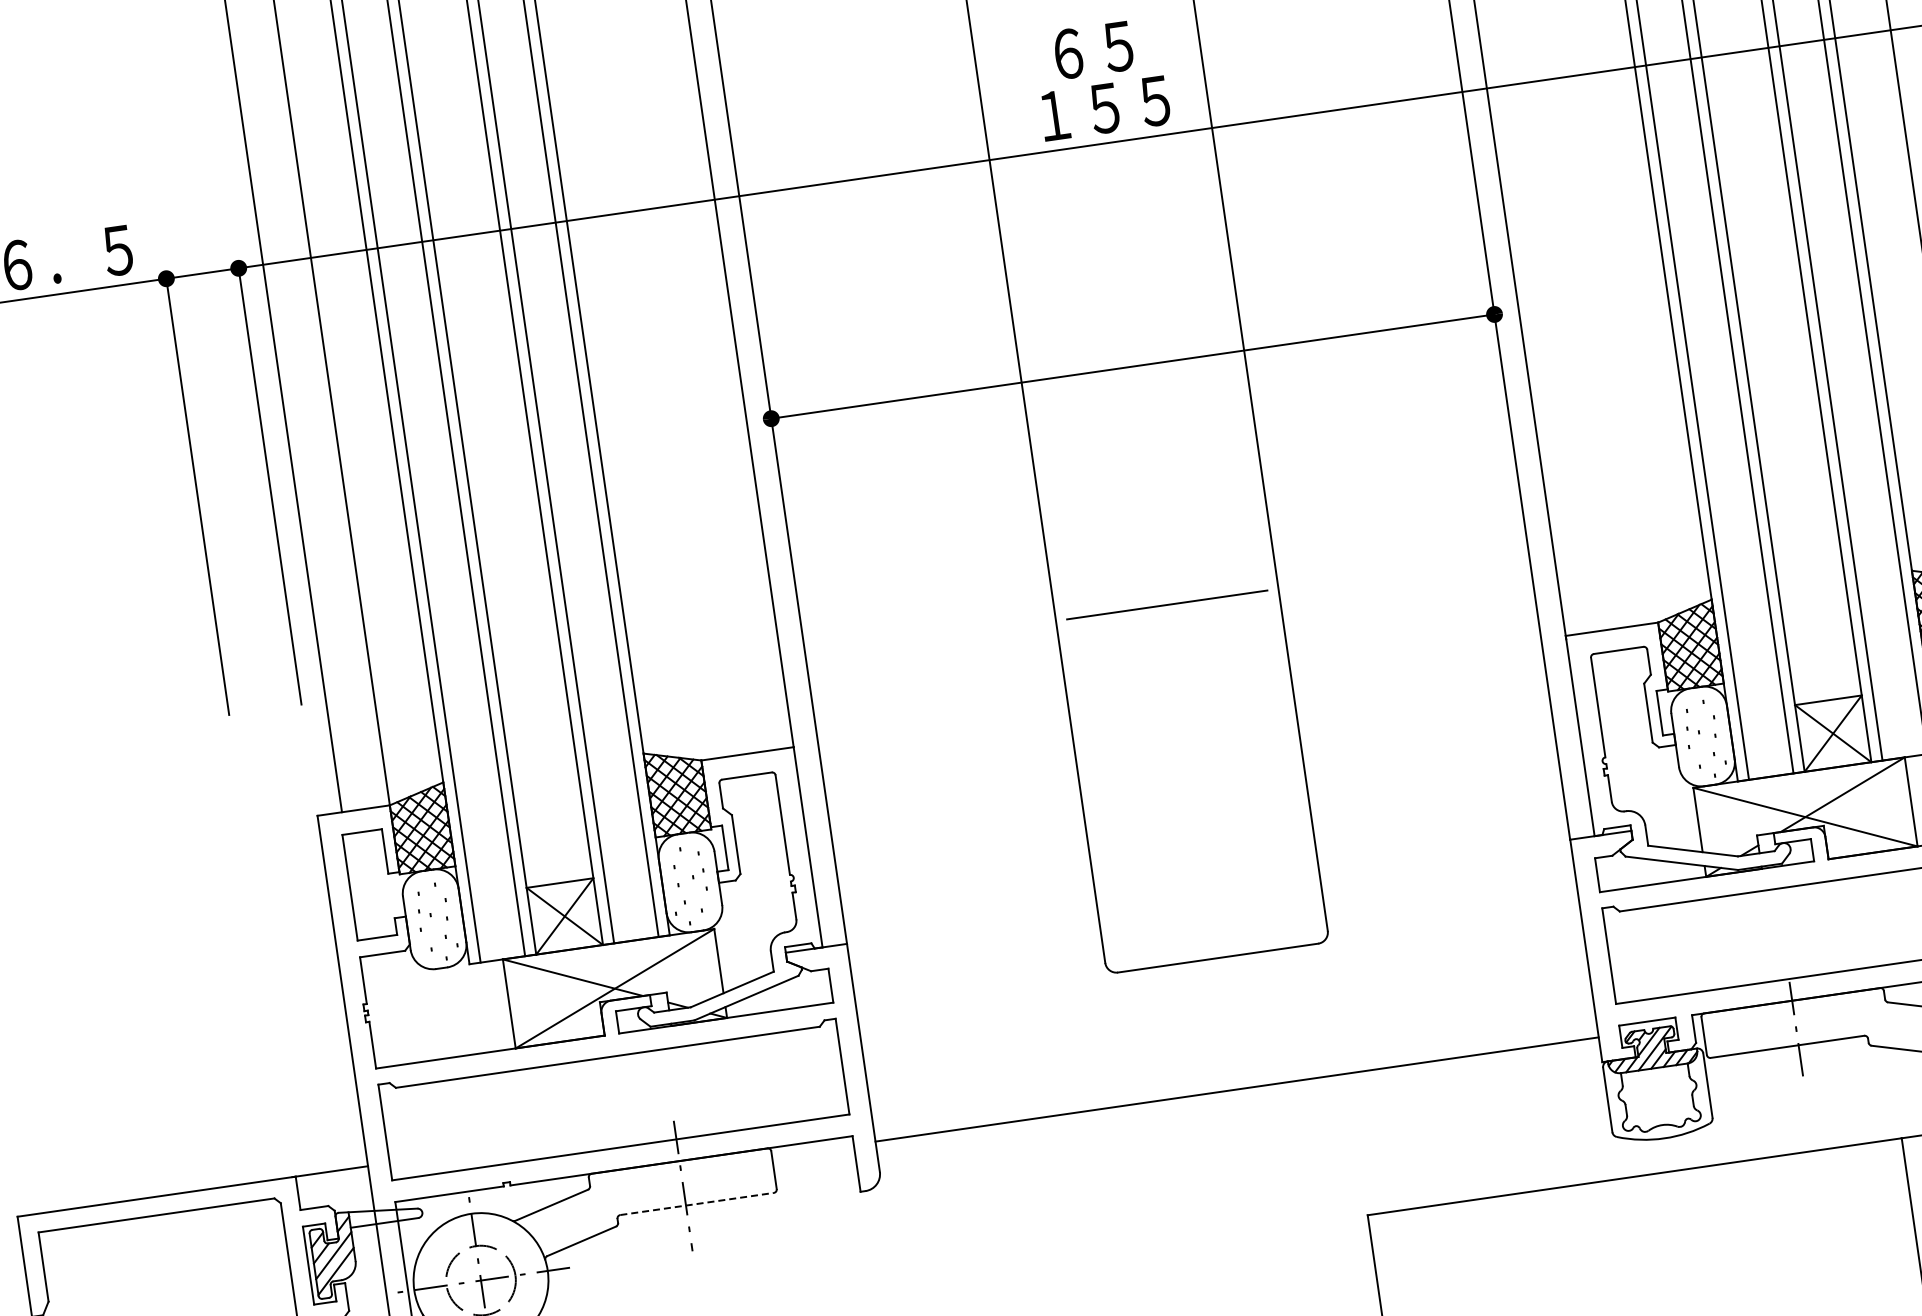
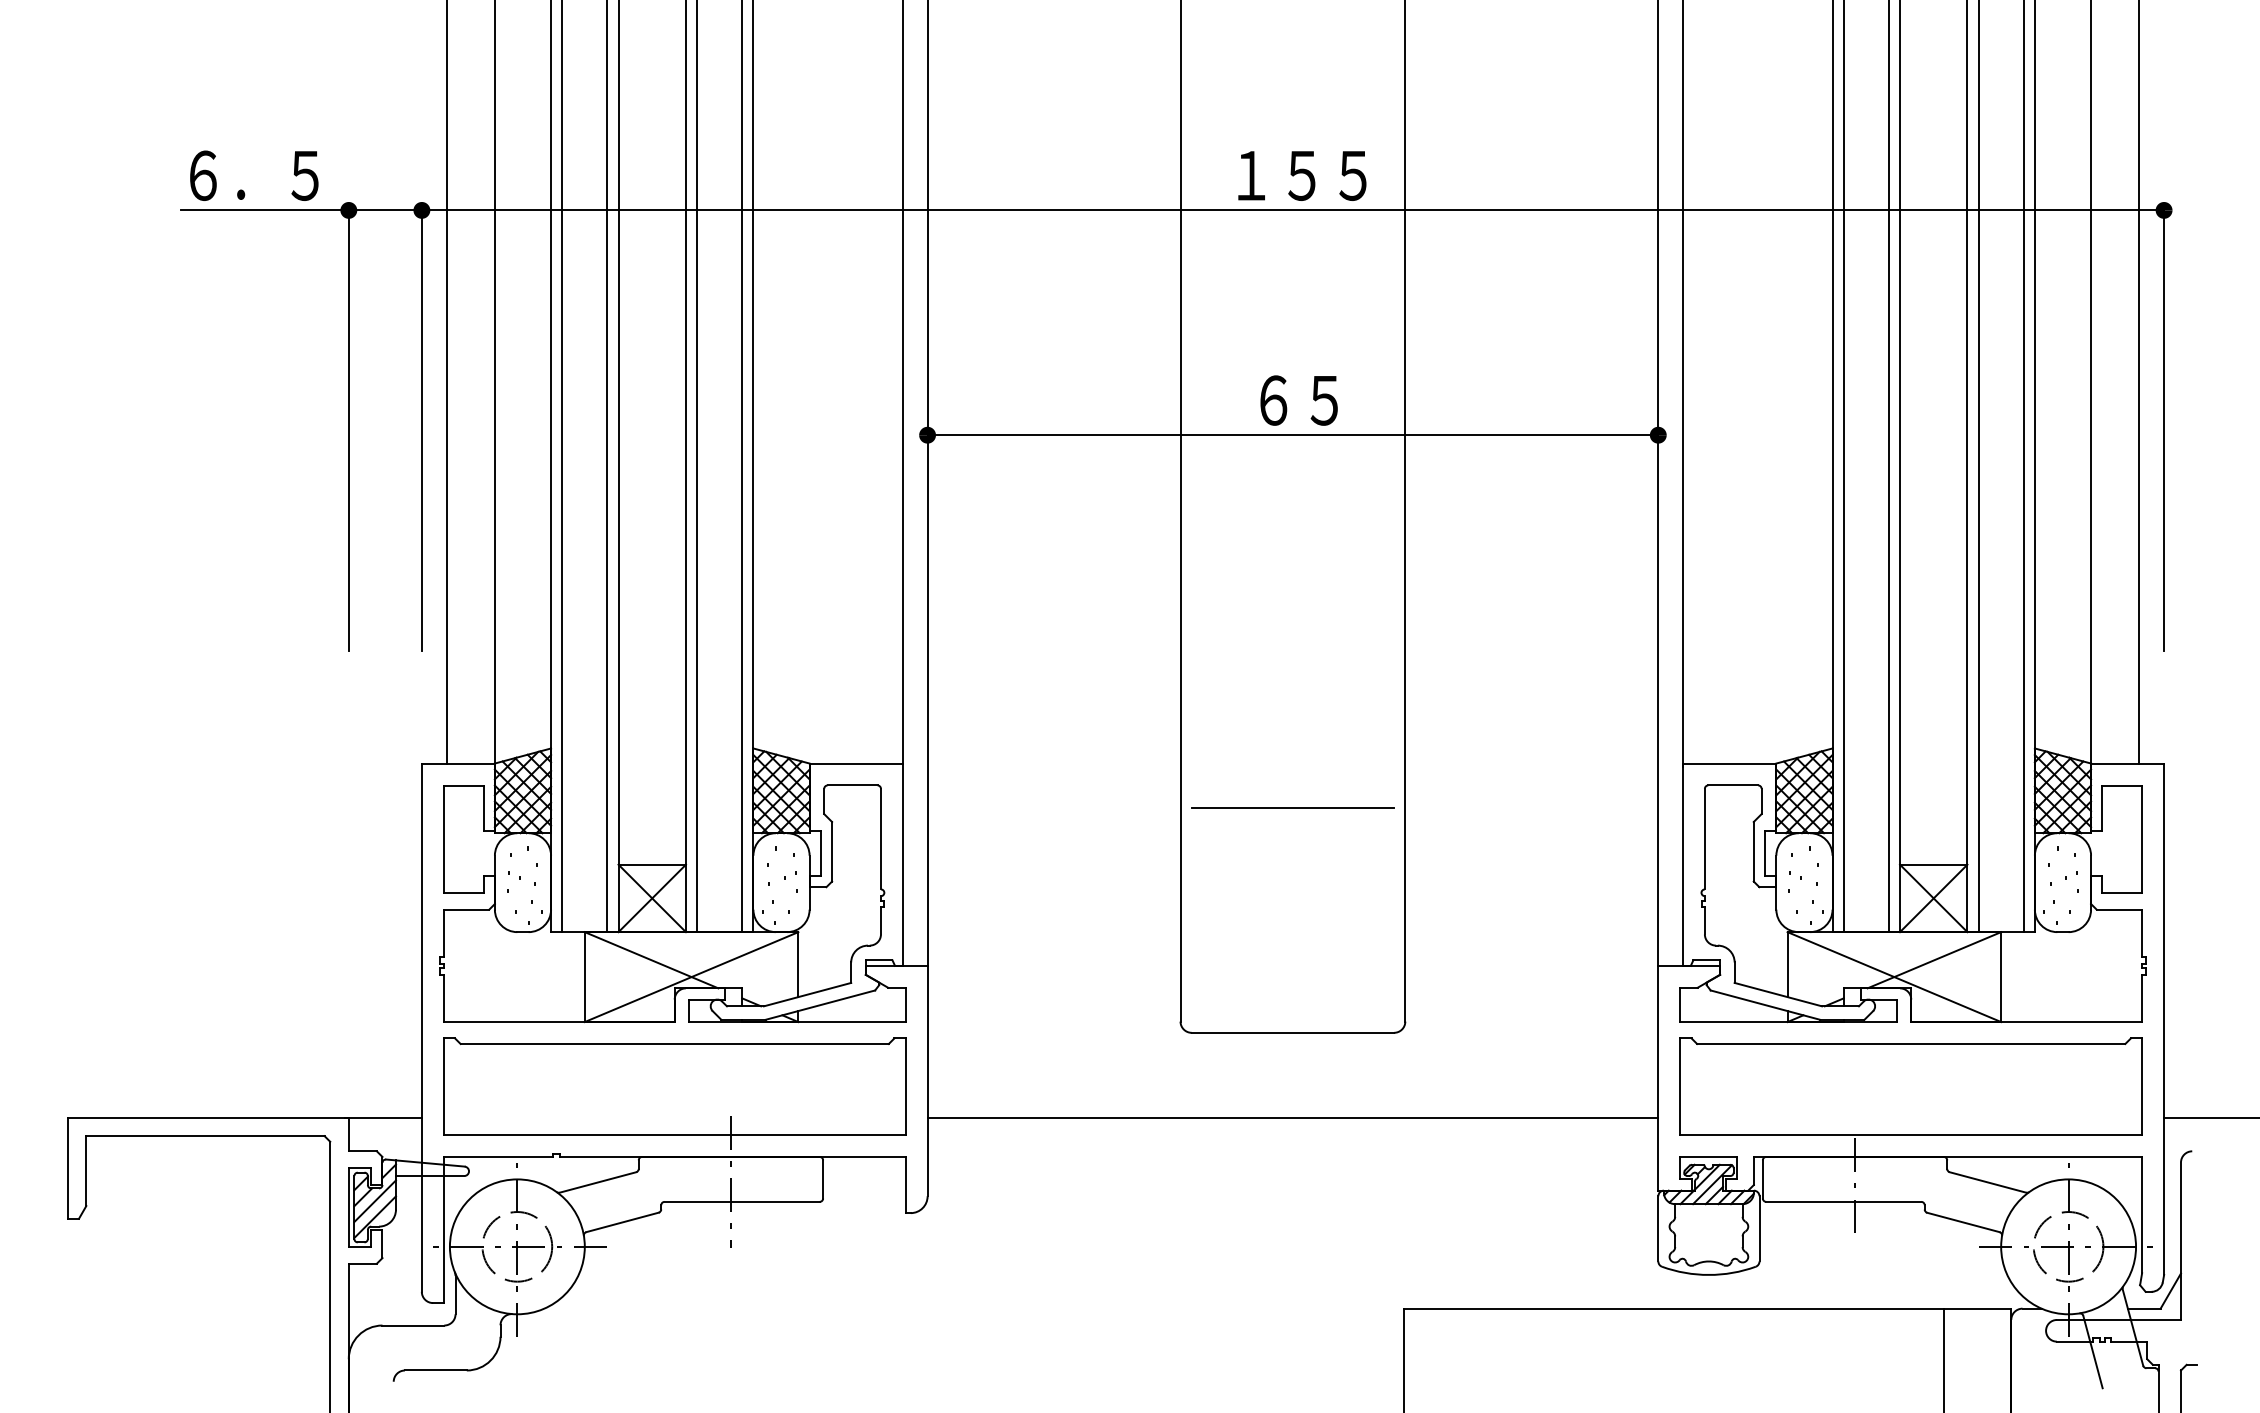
text: (1092, 50) -> (1298, 400), moved
line: (1166, 604) -> (1292, 807), moved
line: (1236, 1089) -> (1292, 1117), moved
line: (697, 1203) -> (742, 1201), dashed -> solid

